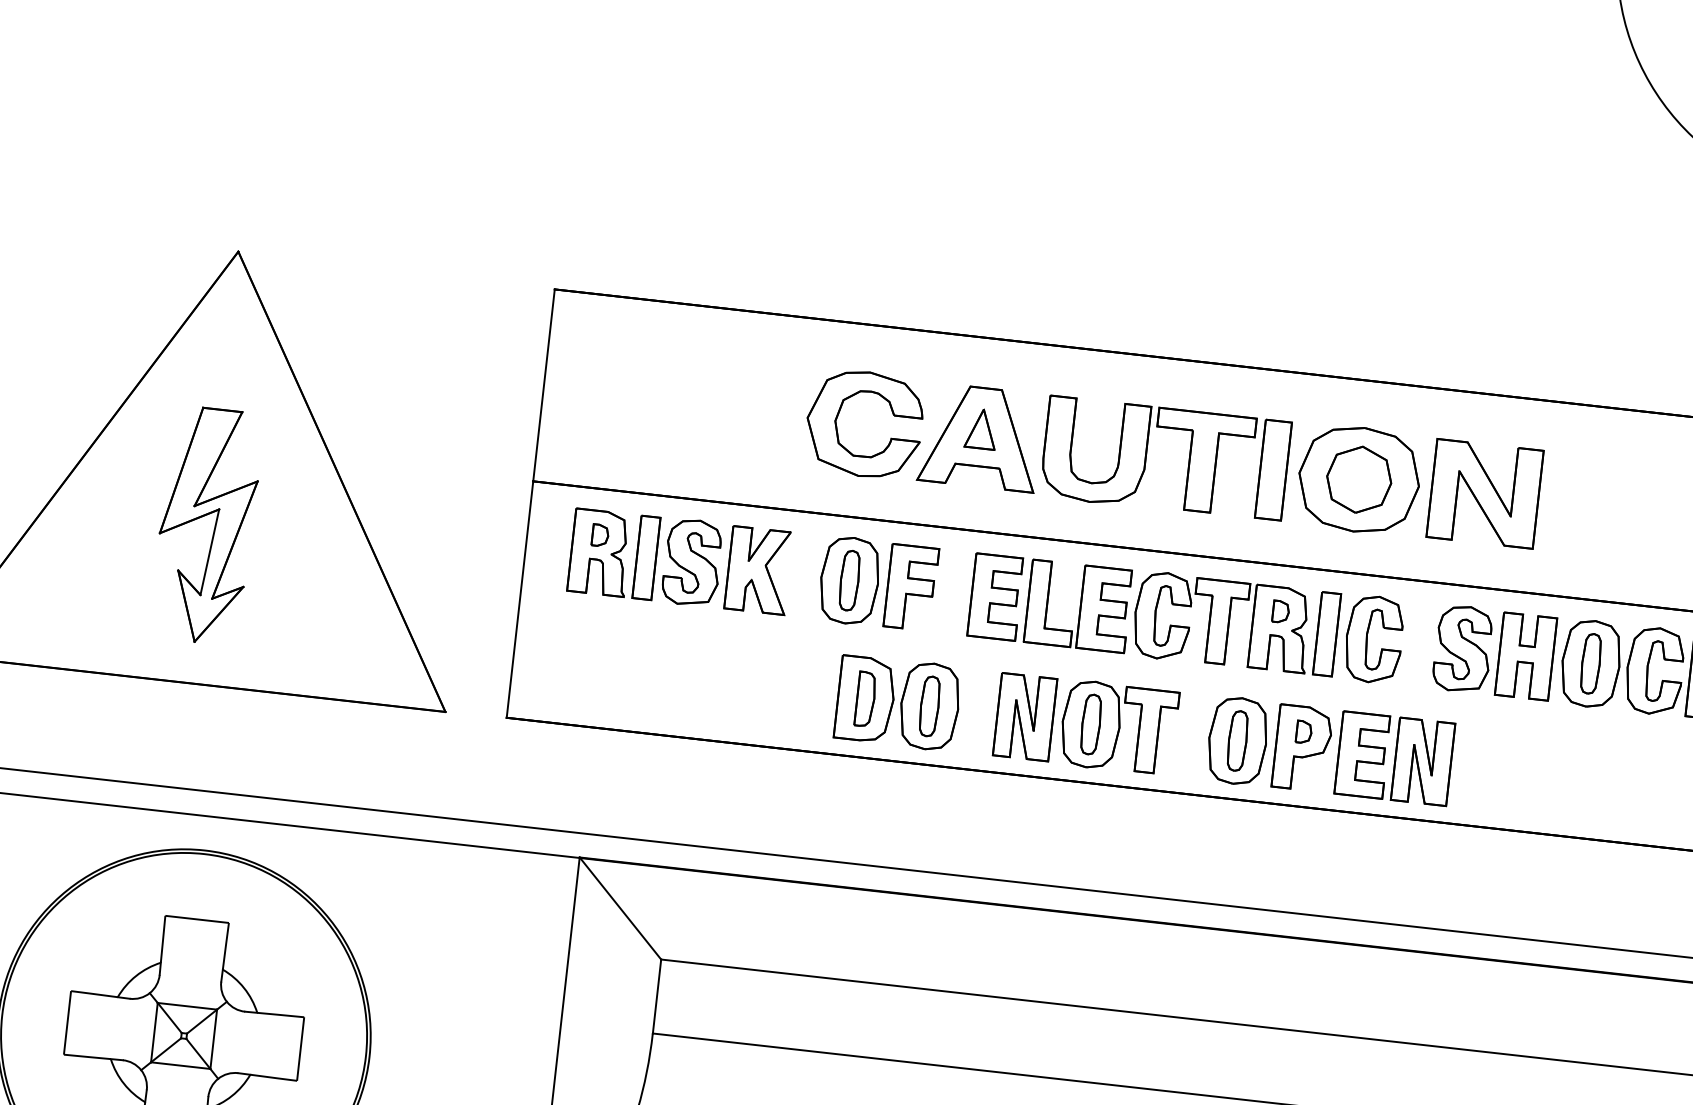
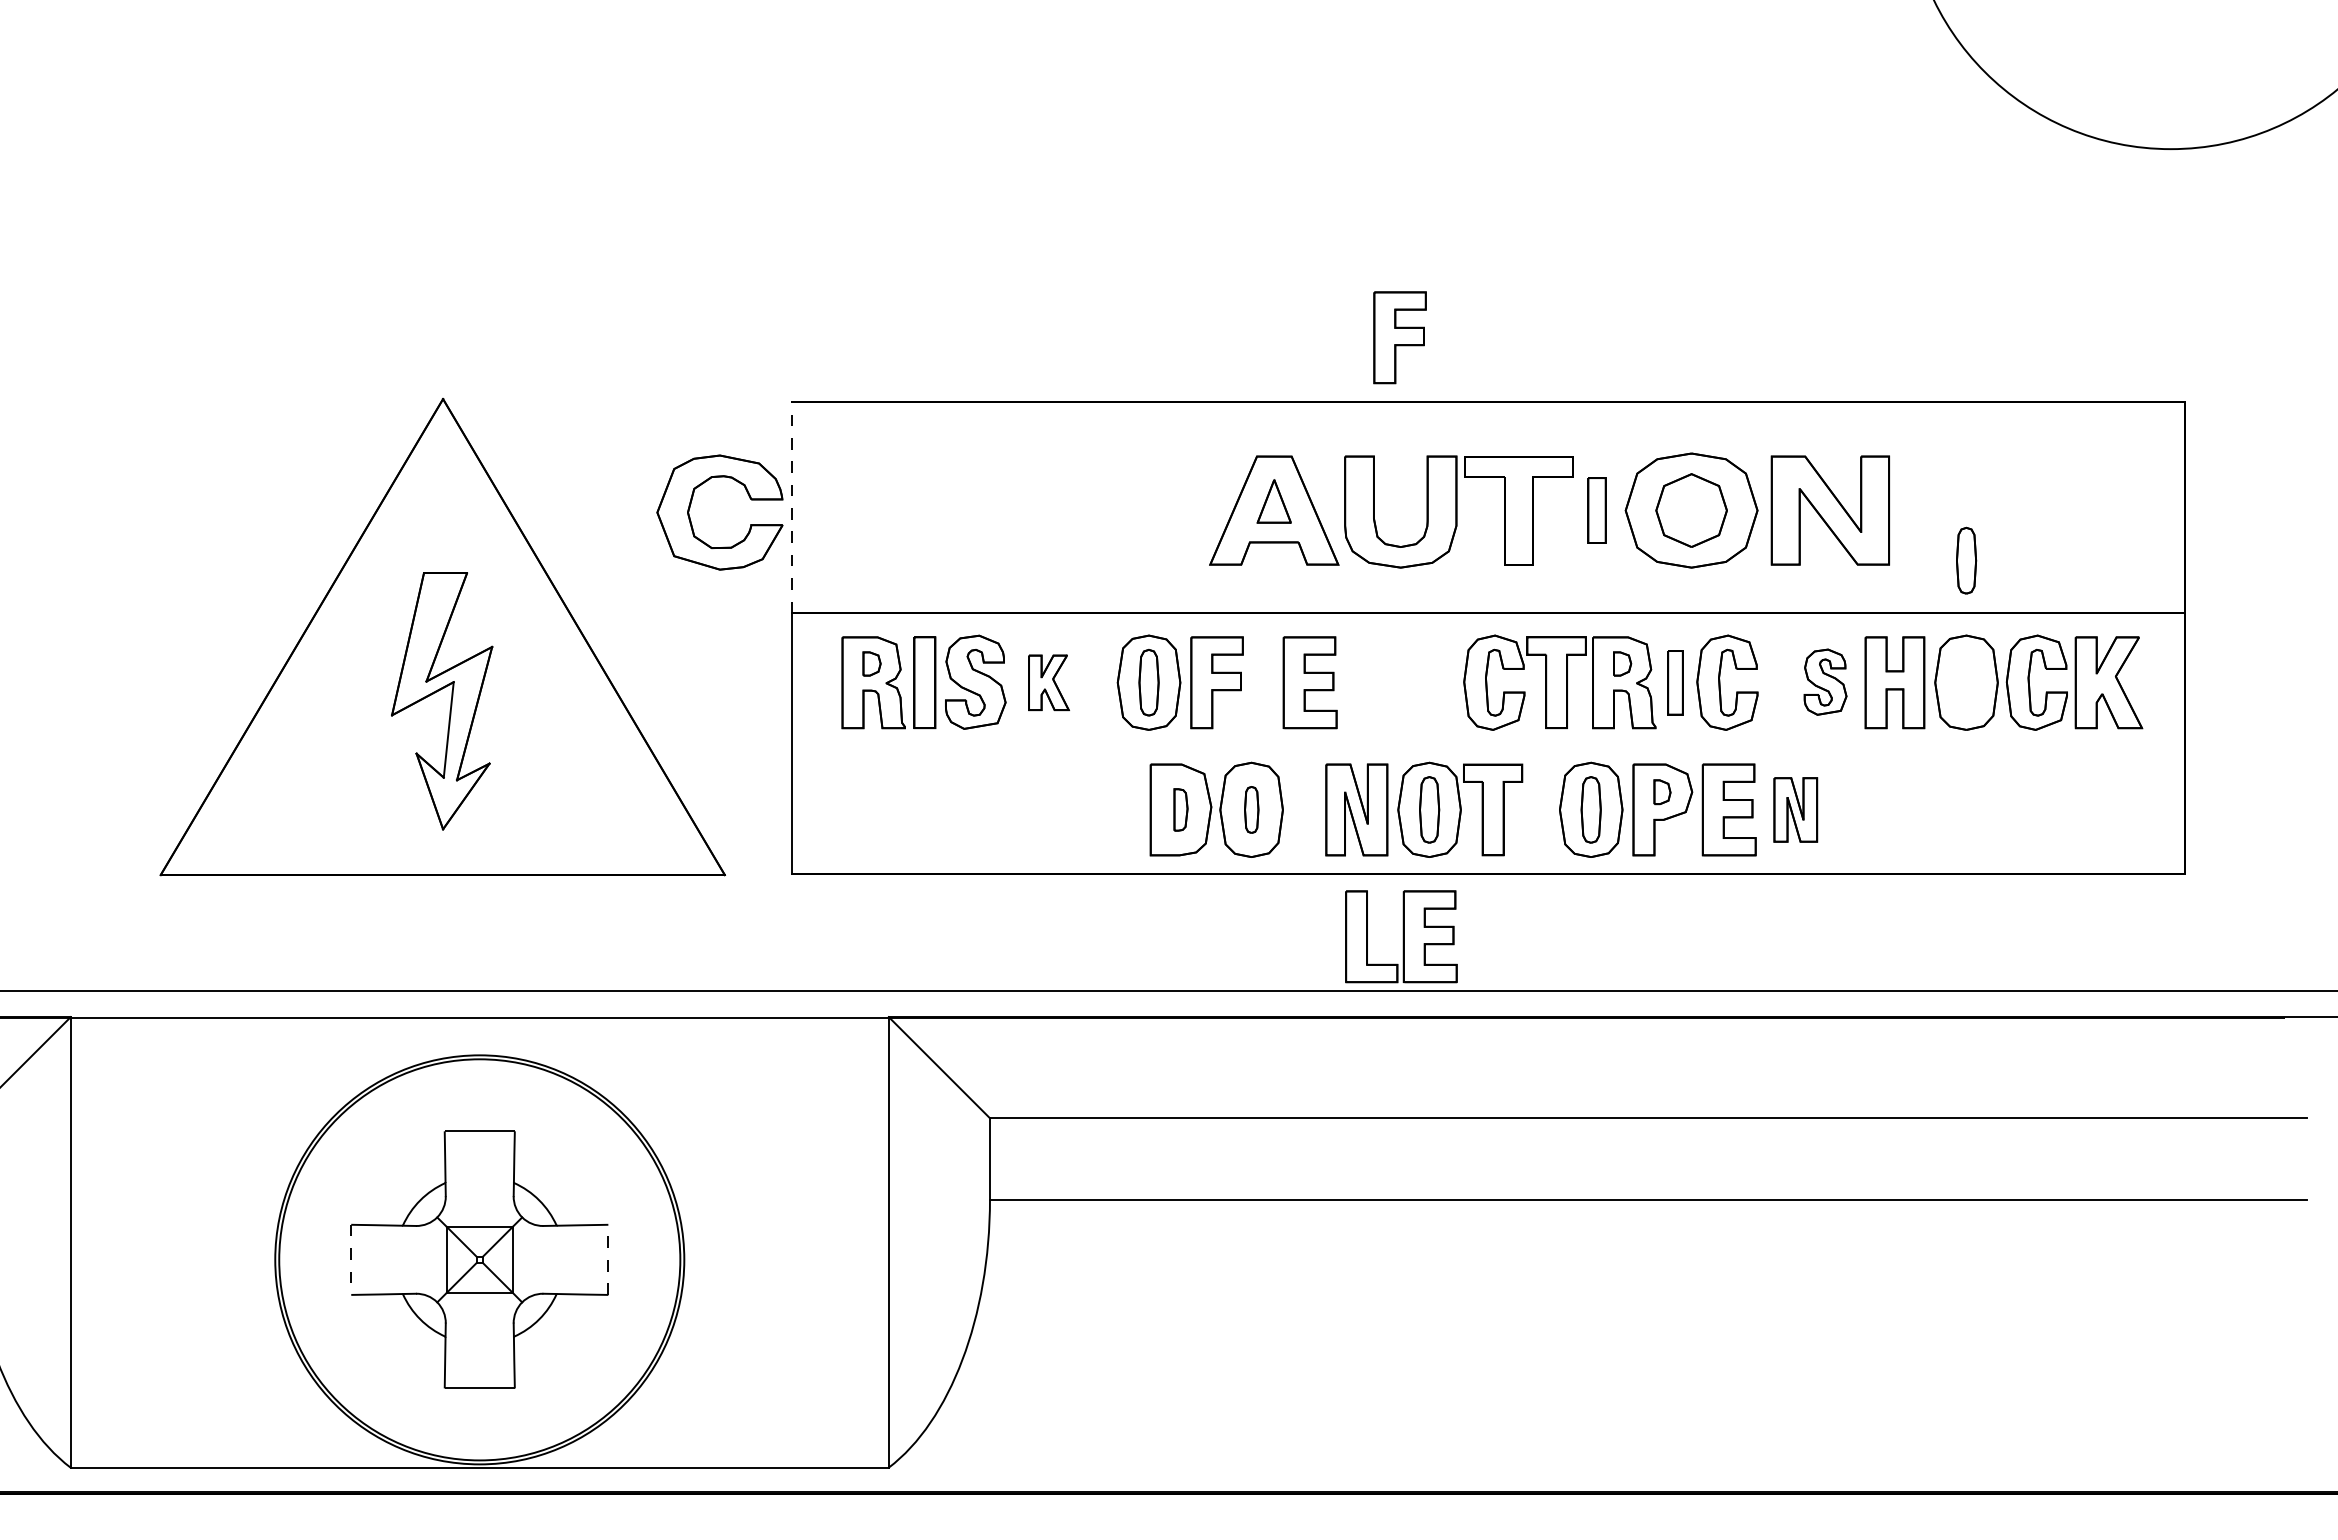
part: (1111, 293) -> (1399, 337), added
line: (544, 385) -> (792, 507), solid -> dashed
part: (839, 414) -> (691, 504), moved
part: (1272, 470) -> (1596, 510), size x0.6
part: (758, 570) -> (1048, 682), size x0.6
part: (1078, 606) -> (1401, 936), moved
part: (1327, 634) -> (1675, 682), size x0.7
part: (1463, 648) -> (1825, 681), size x0.7
part: (1590, 663) -> (1966, 560), moved
part: (865, 698) -> (1180, 809), size x0.7
part: (929, 706) -> (1251, 809), size x0.7
part: (1422, 761) -> (1795, 809), size x0.7
line: (67, 1023) -> (351, 1260), solid -> dashed
line: (300, 1048) -> (608, 1259), solid -> dashed

